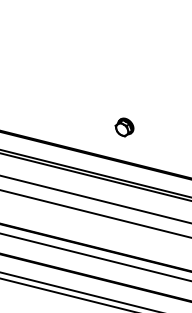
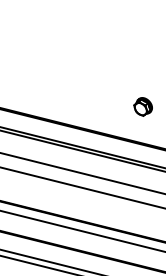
part: (124, 127) -> (143, 106), moved

